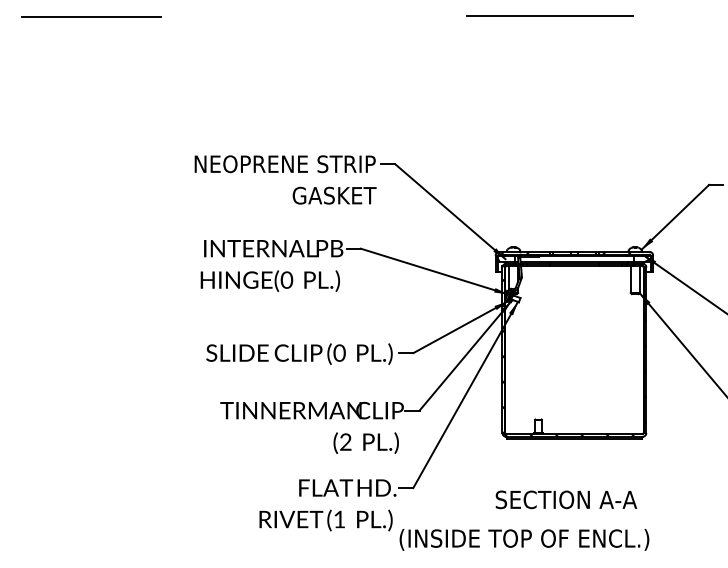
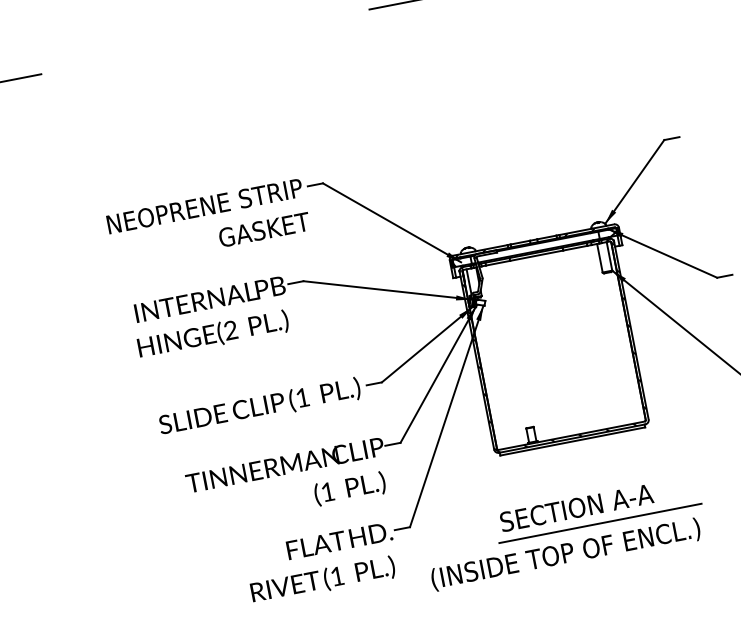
text: (286, 280) -> (230, 330), (0 -> (2
text: (339, 352) -> (302, 397), (0 -> (1
text: (345, 441) -> (327, 491), (2 -> (1
line: (584, 517) -> (599, 523), added
text: (524, 539) -> (565, 554), moved

